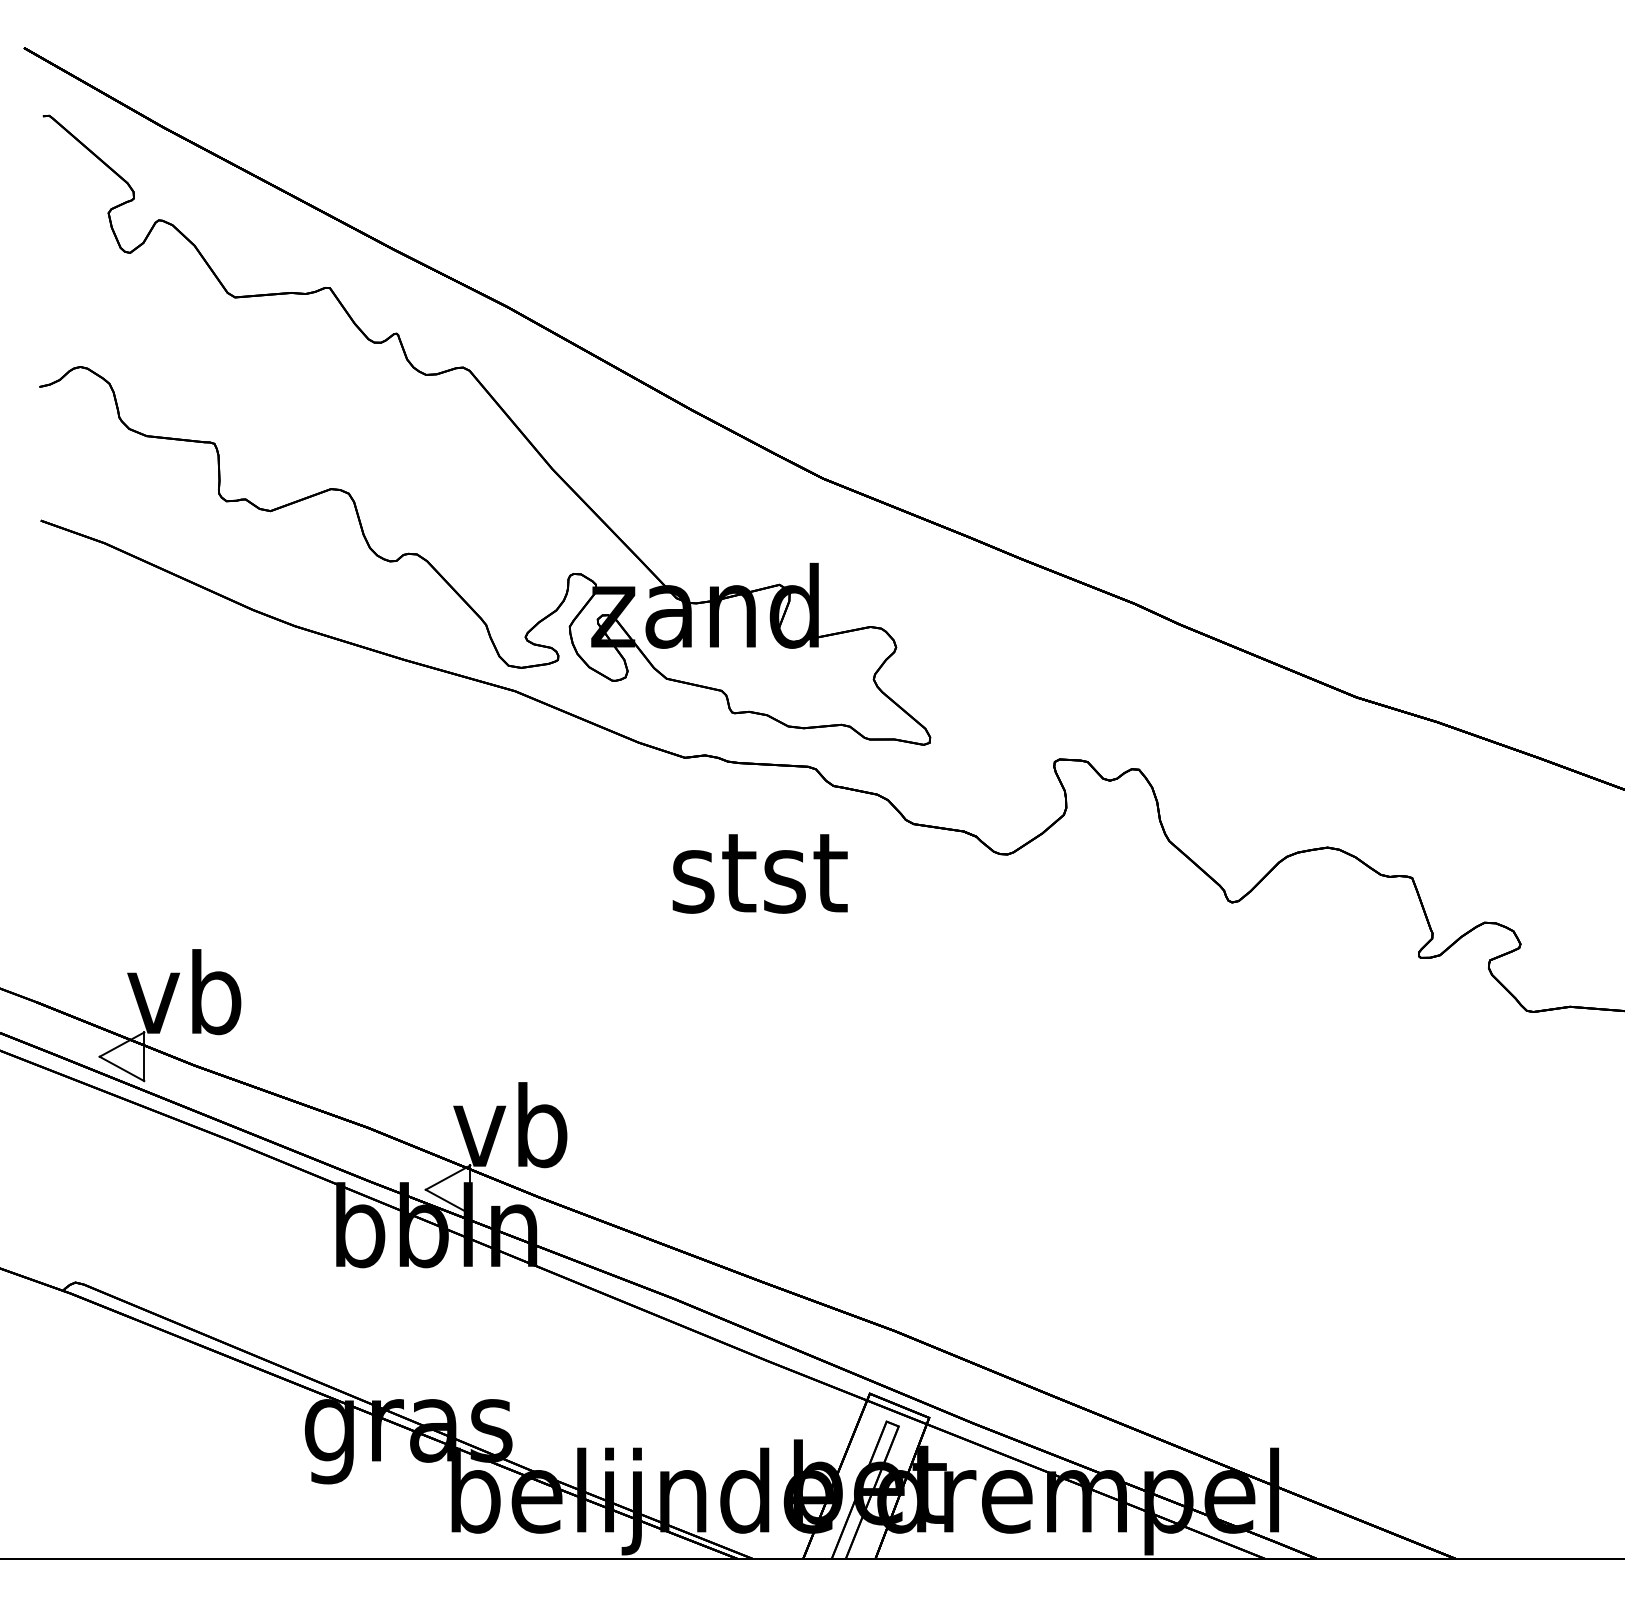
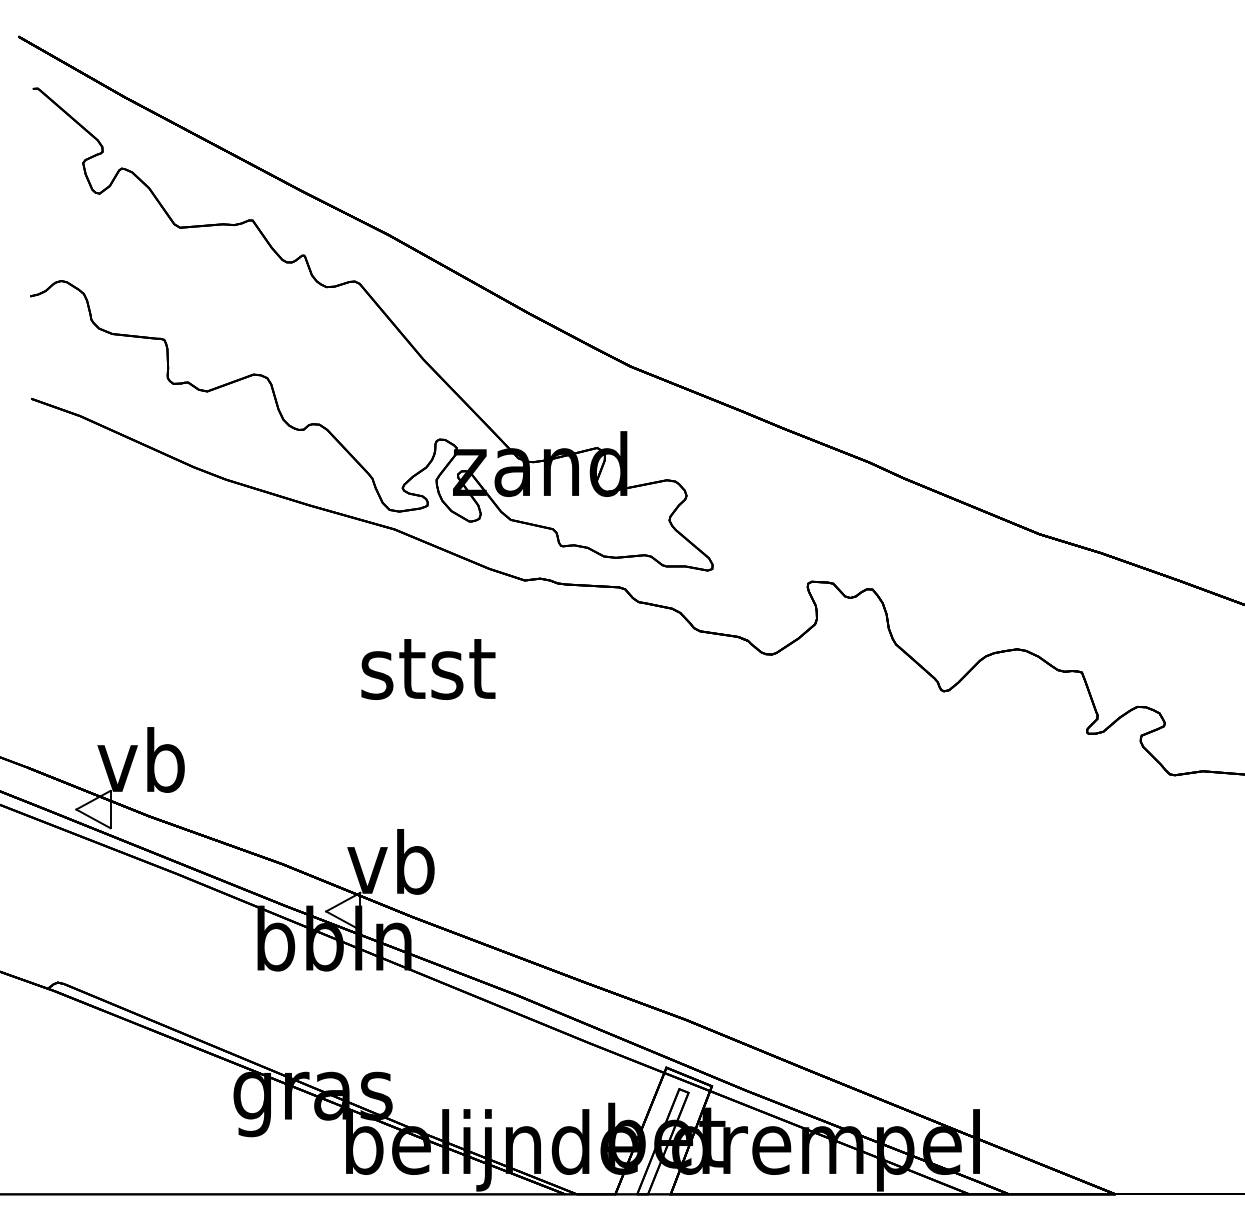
text: (759, 873) -> (427, 669), moved

